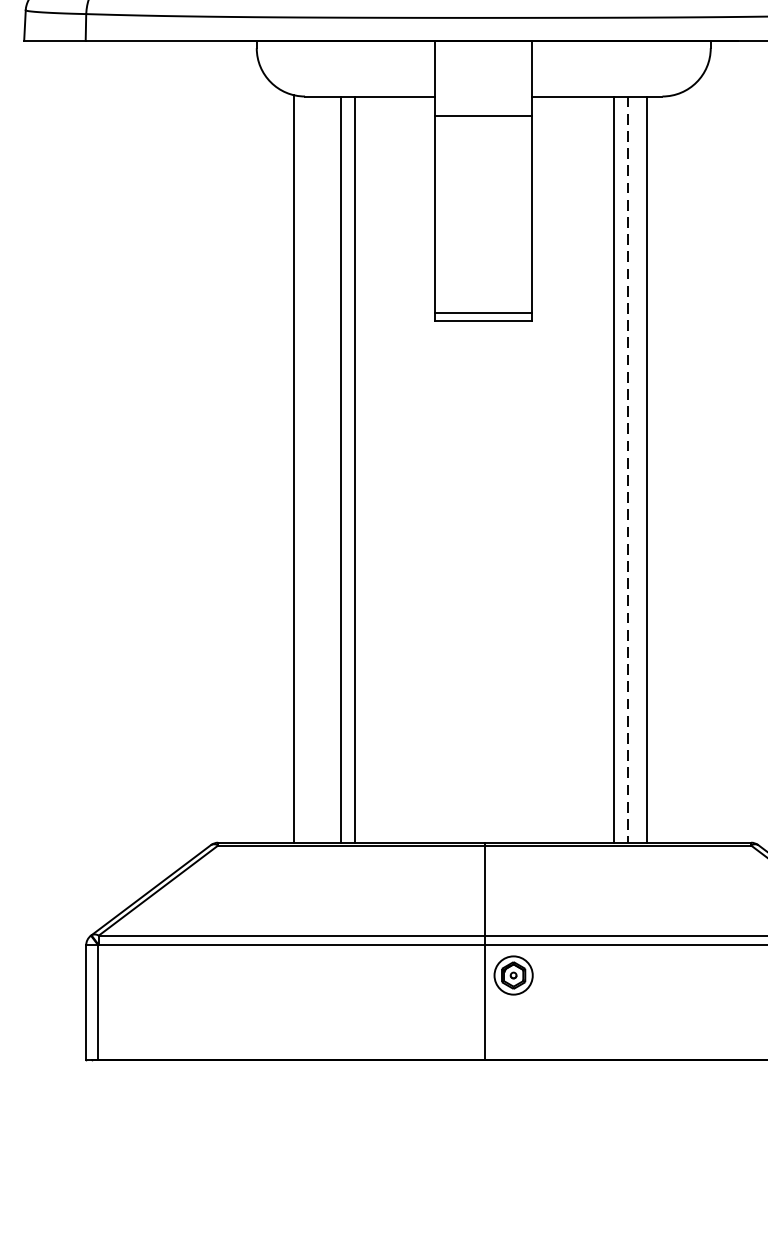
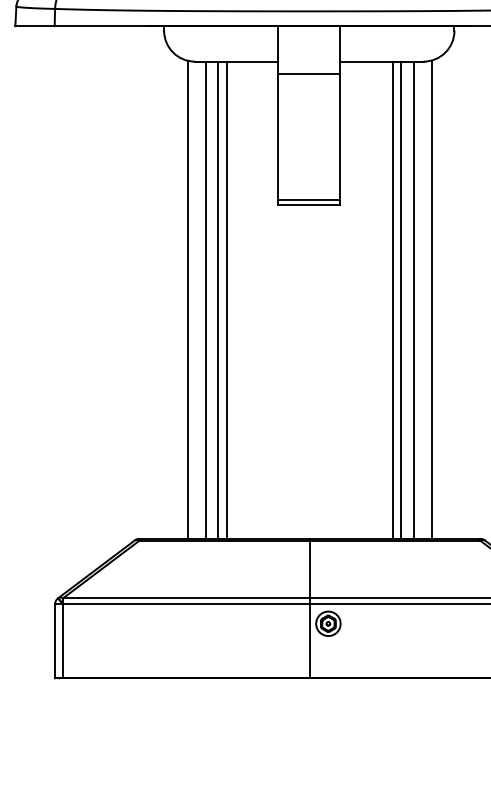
line: (321, 468) -> (205, 299), added
line: (674, 468) -> (431, 299), added
line: (627, 469) -> (401, 300), dashed -> solid

